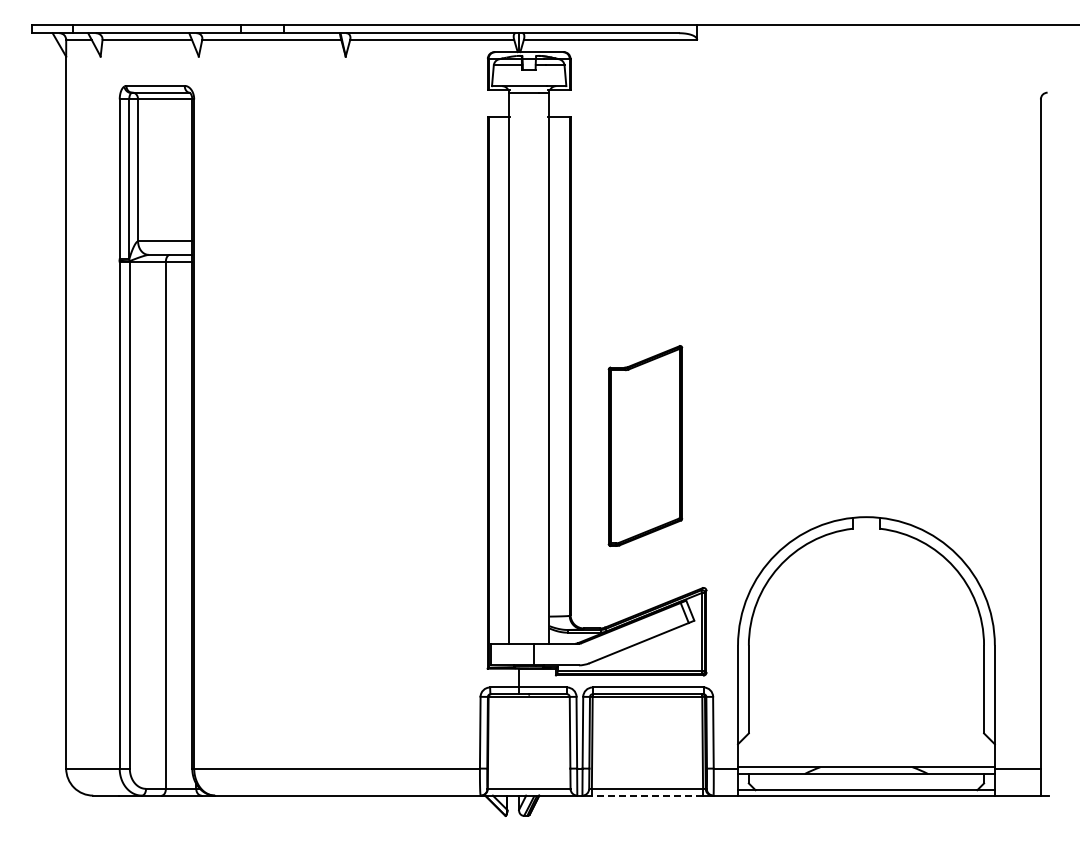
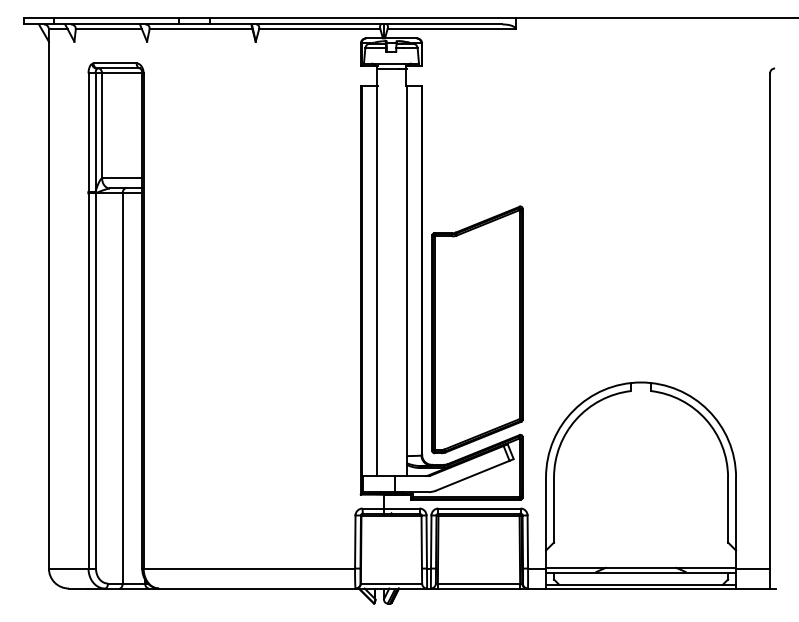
part: (645, 445) -> (477, 329), size x1.67
line: (647, 795) -> (479, 588), dashed -> solid

